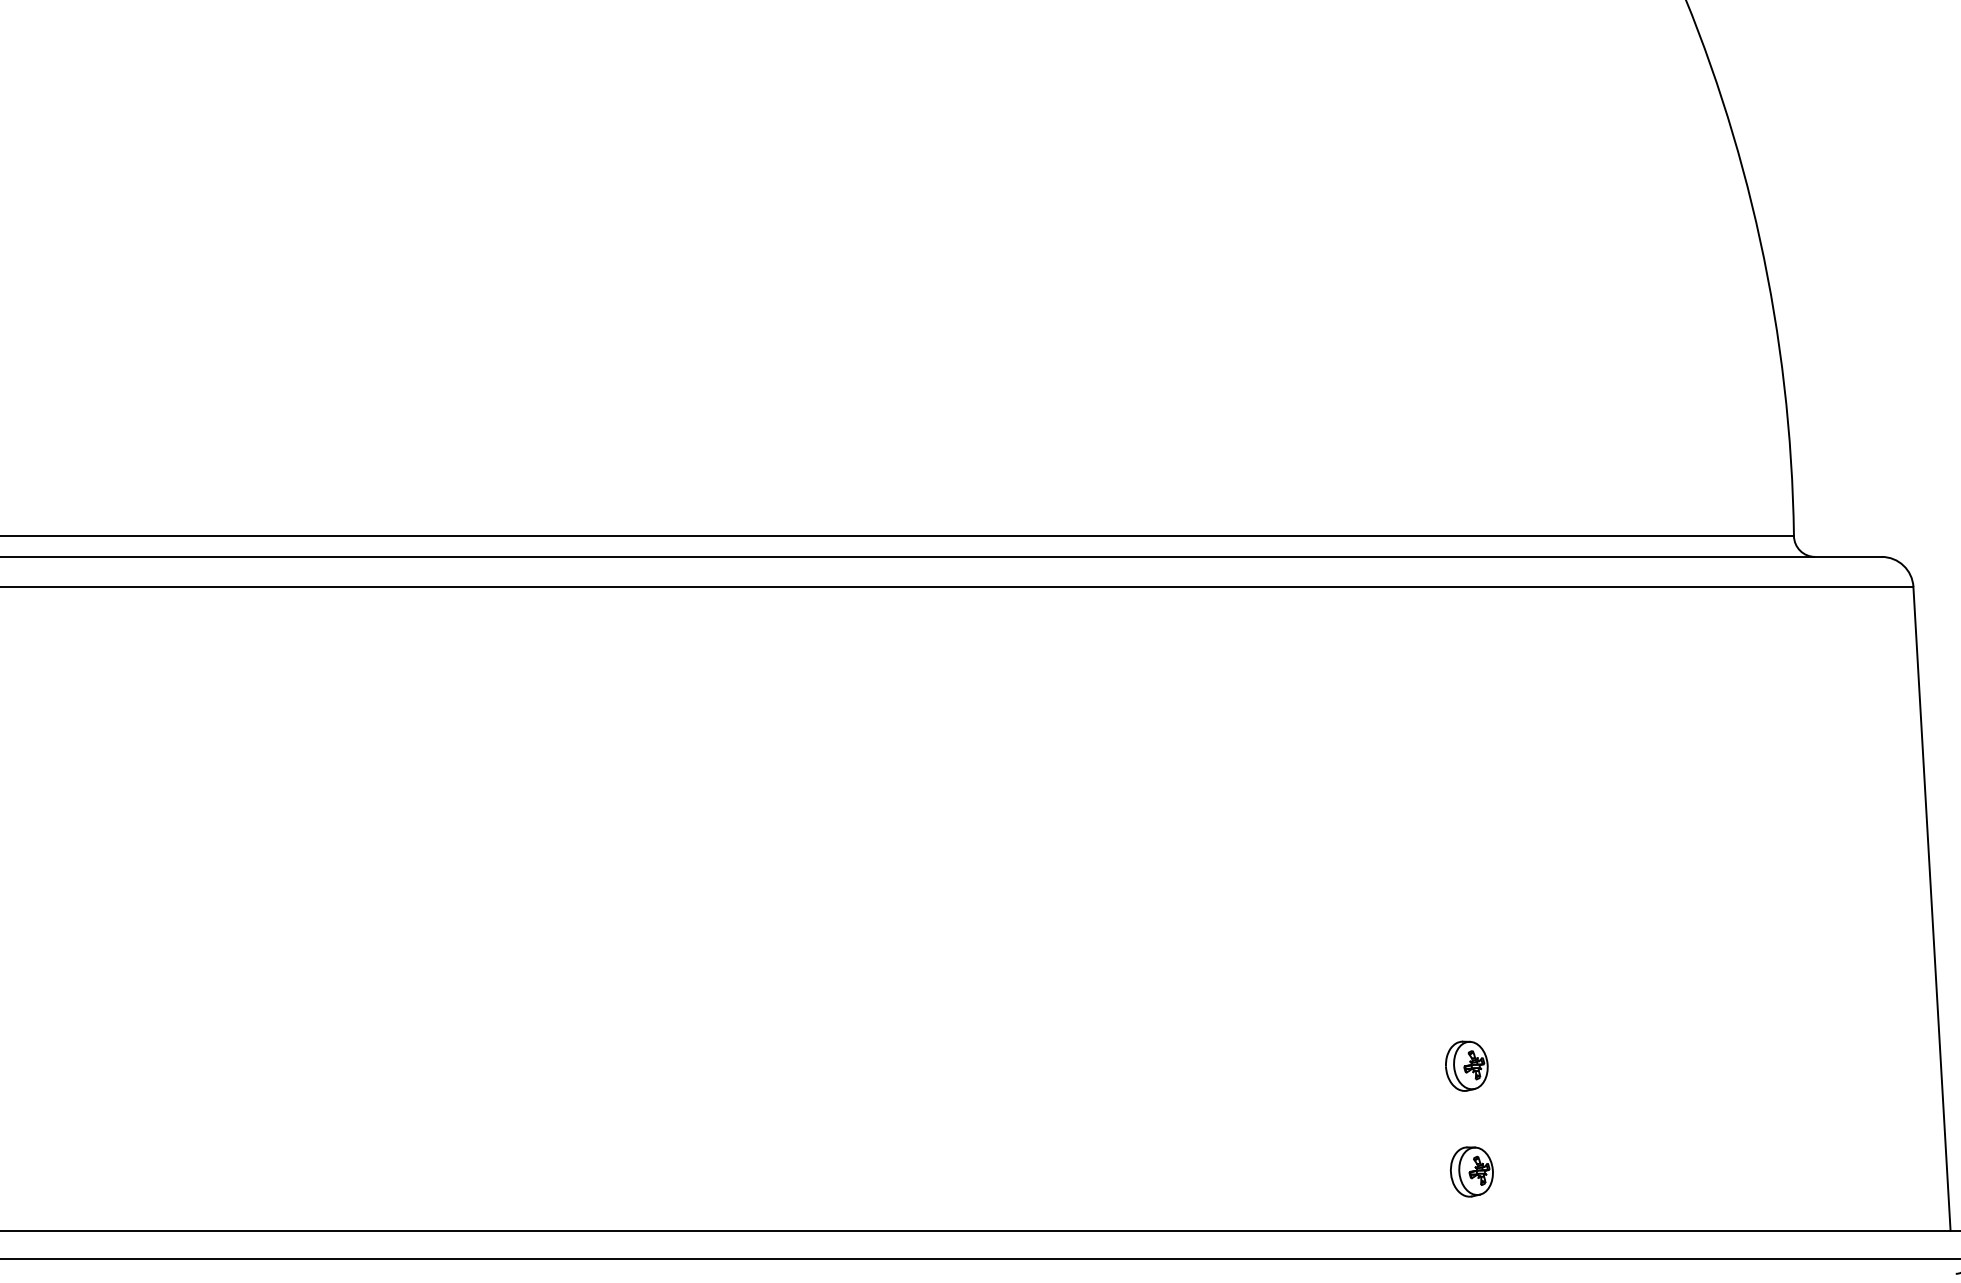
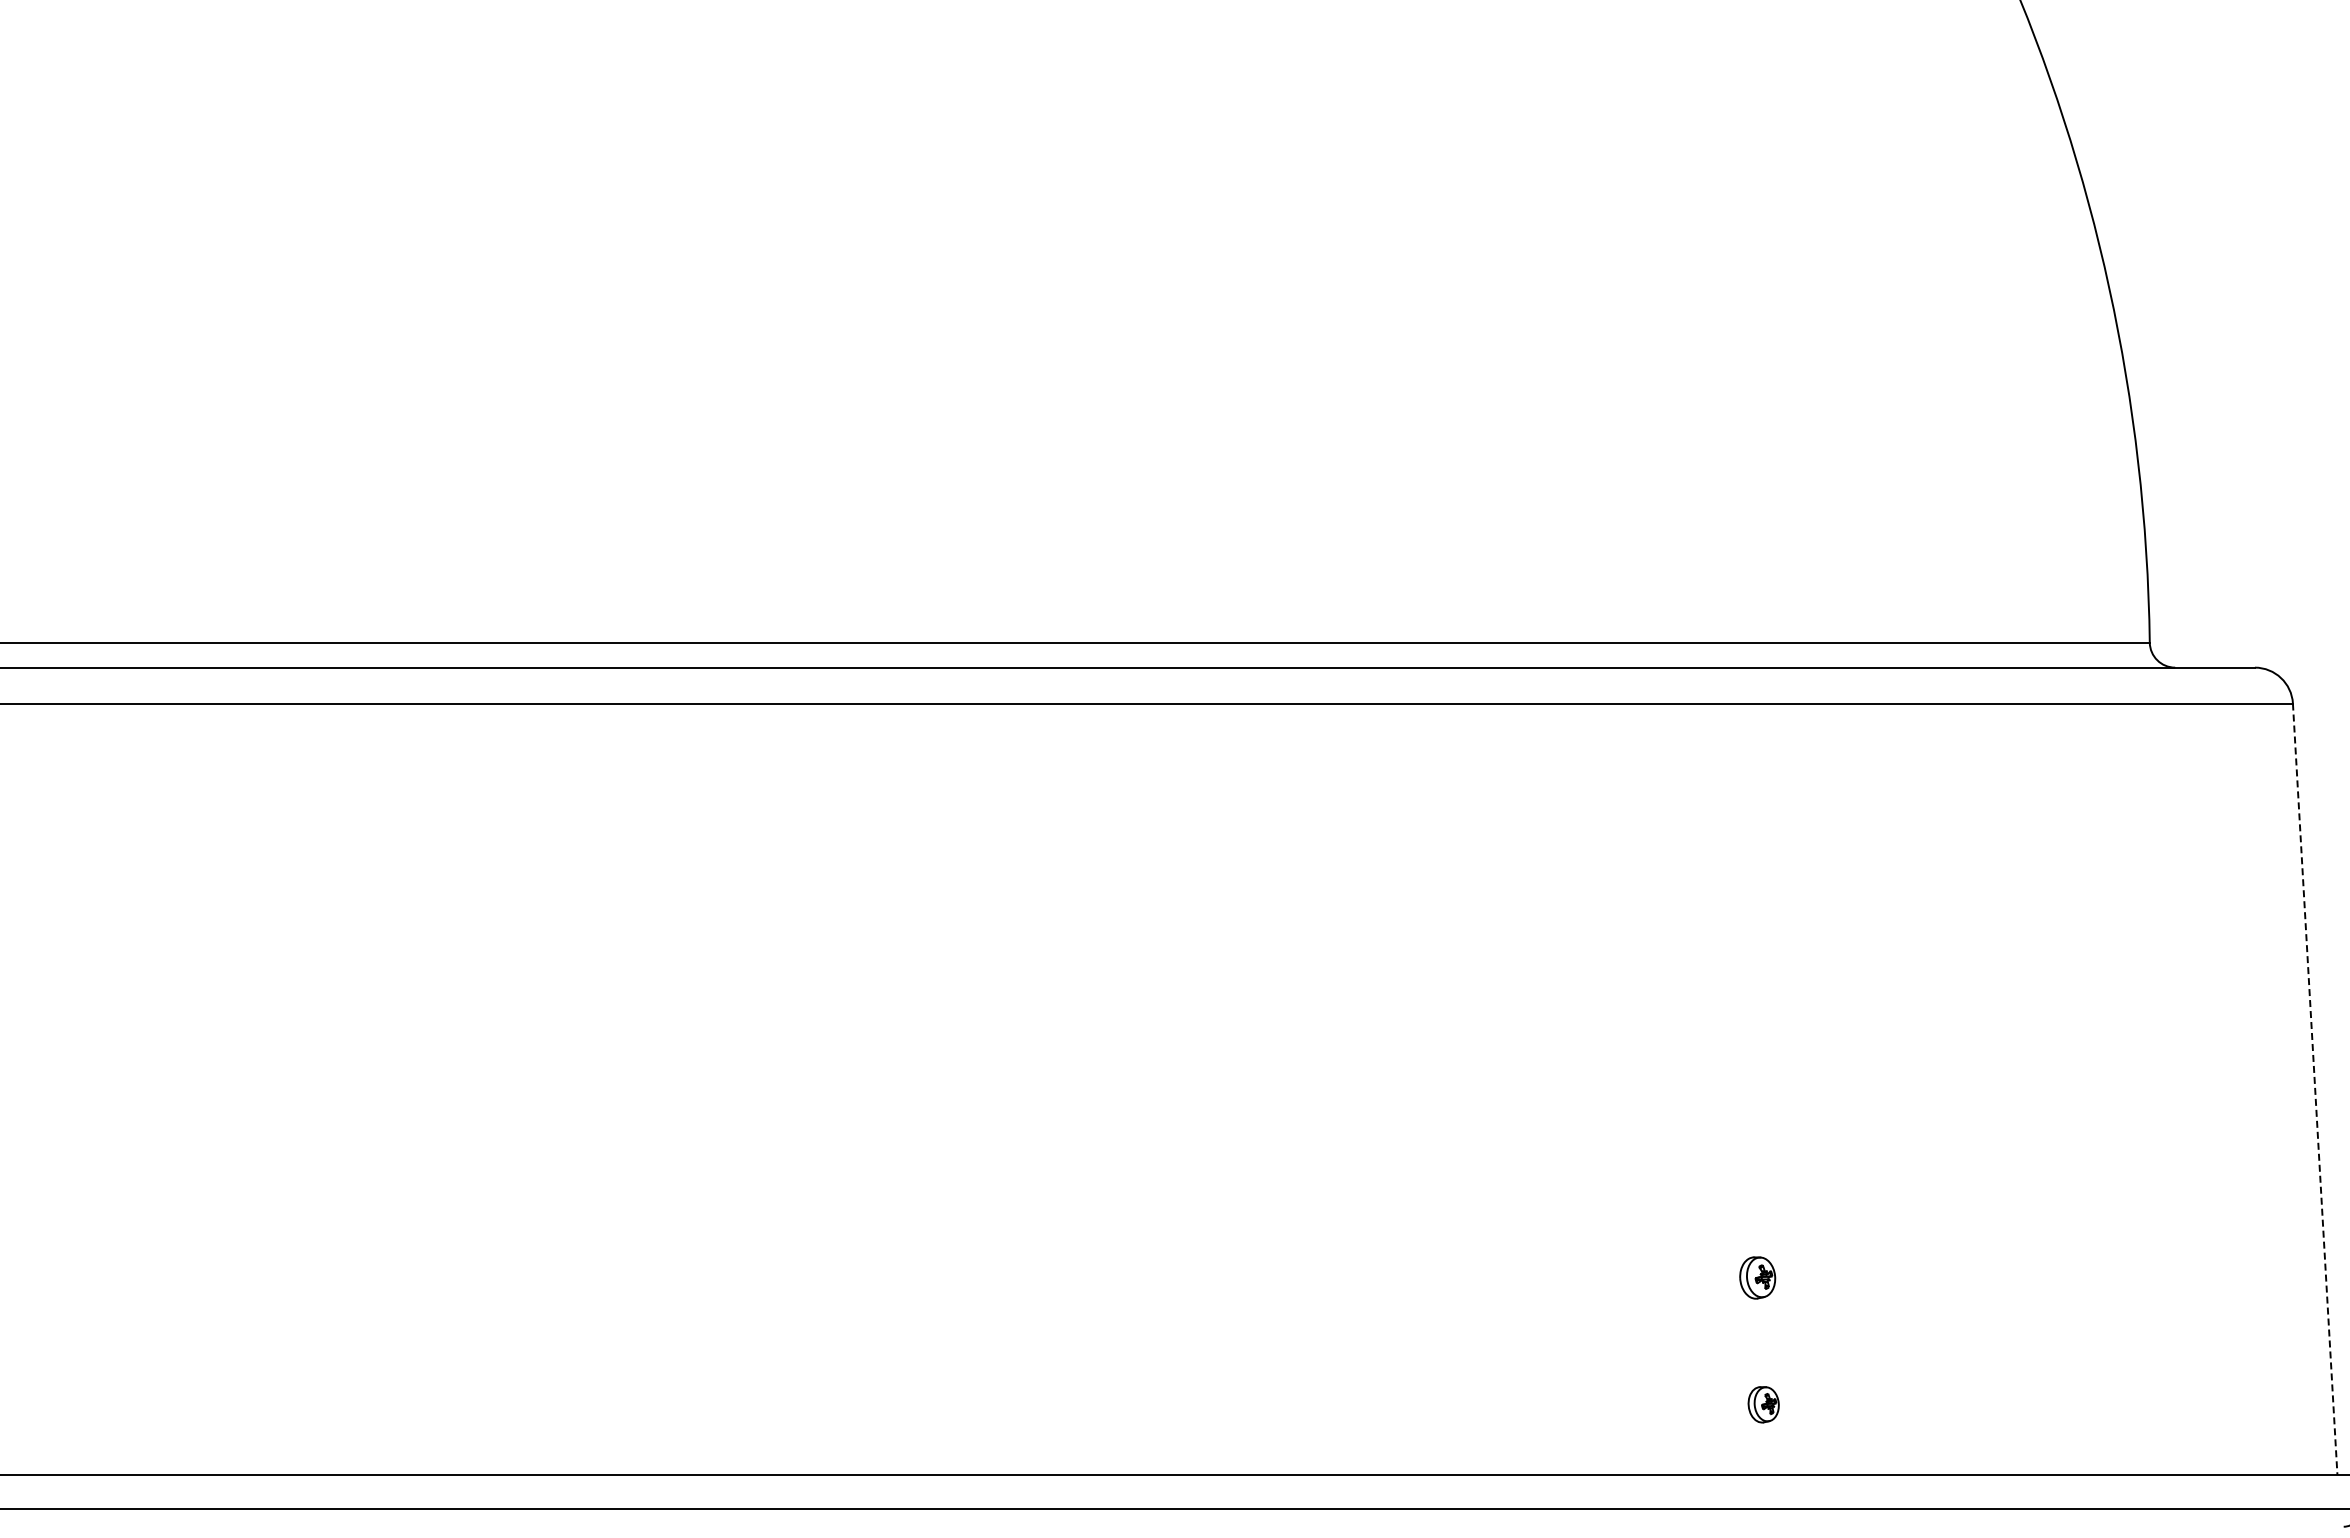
line: (1932, 908) -> (2315, 1089), solid -> dashed
part: (1466, 1065) -> (1757, 1277), size x0.7
part: (1471, 1171) -> (1763, 1404), size x0.6

